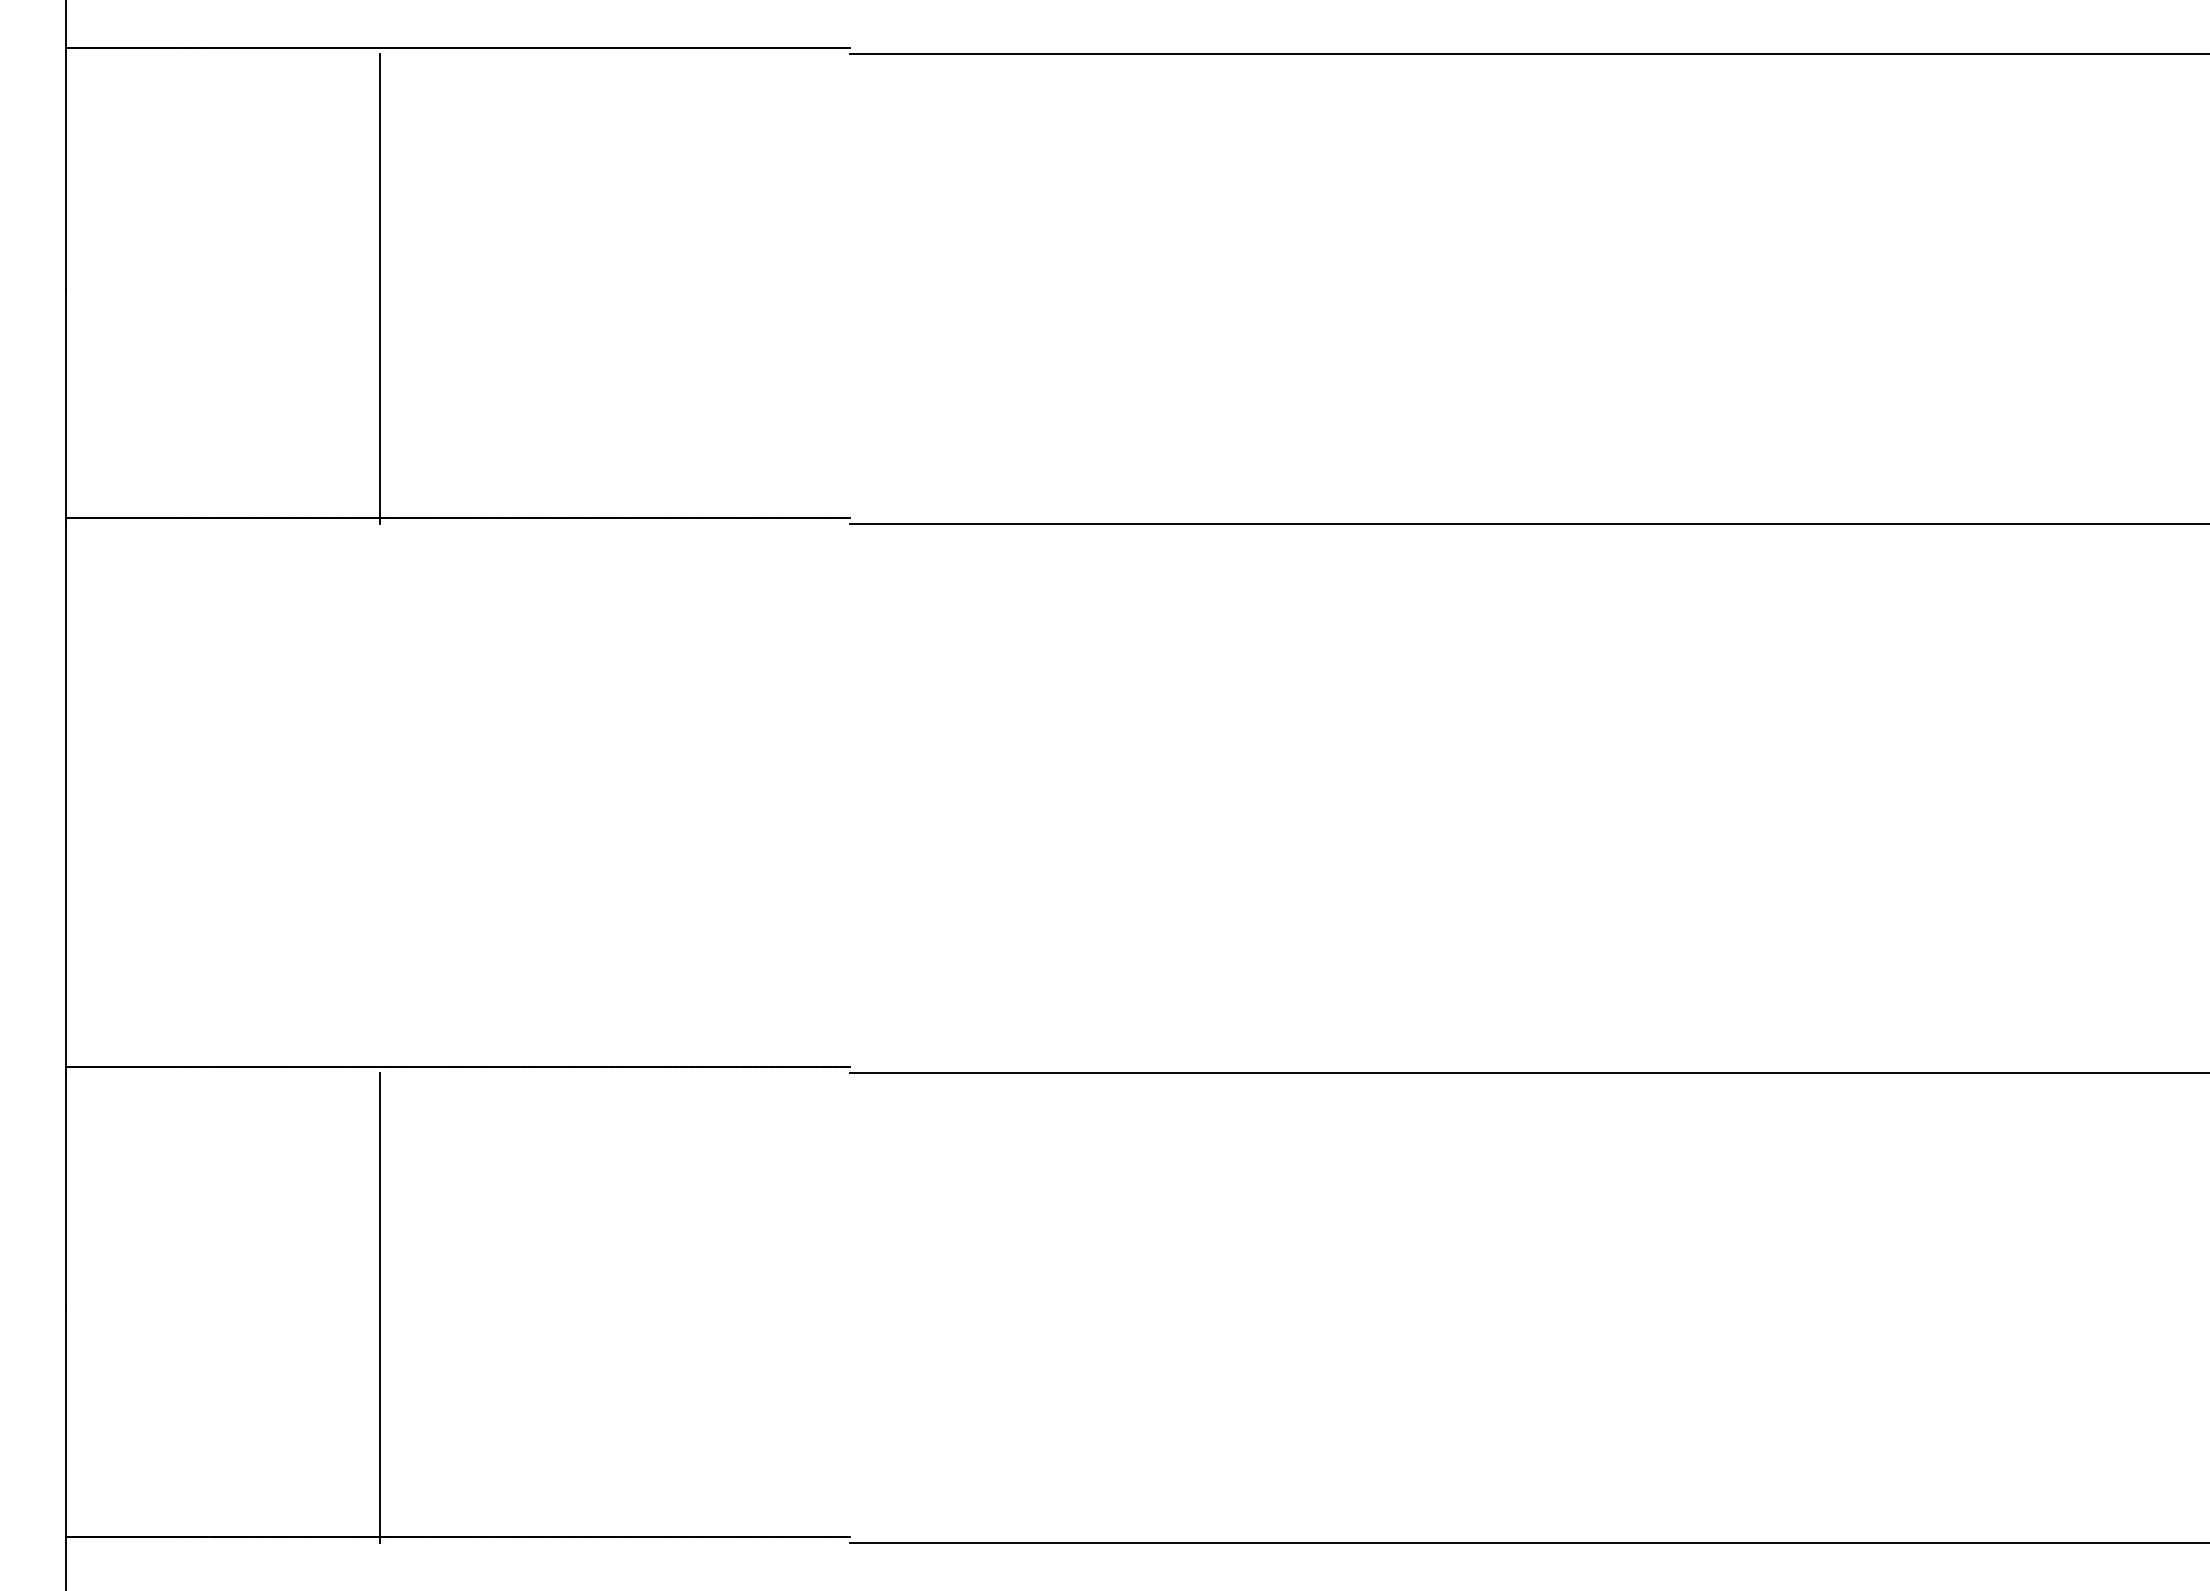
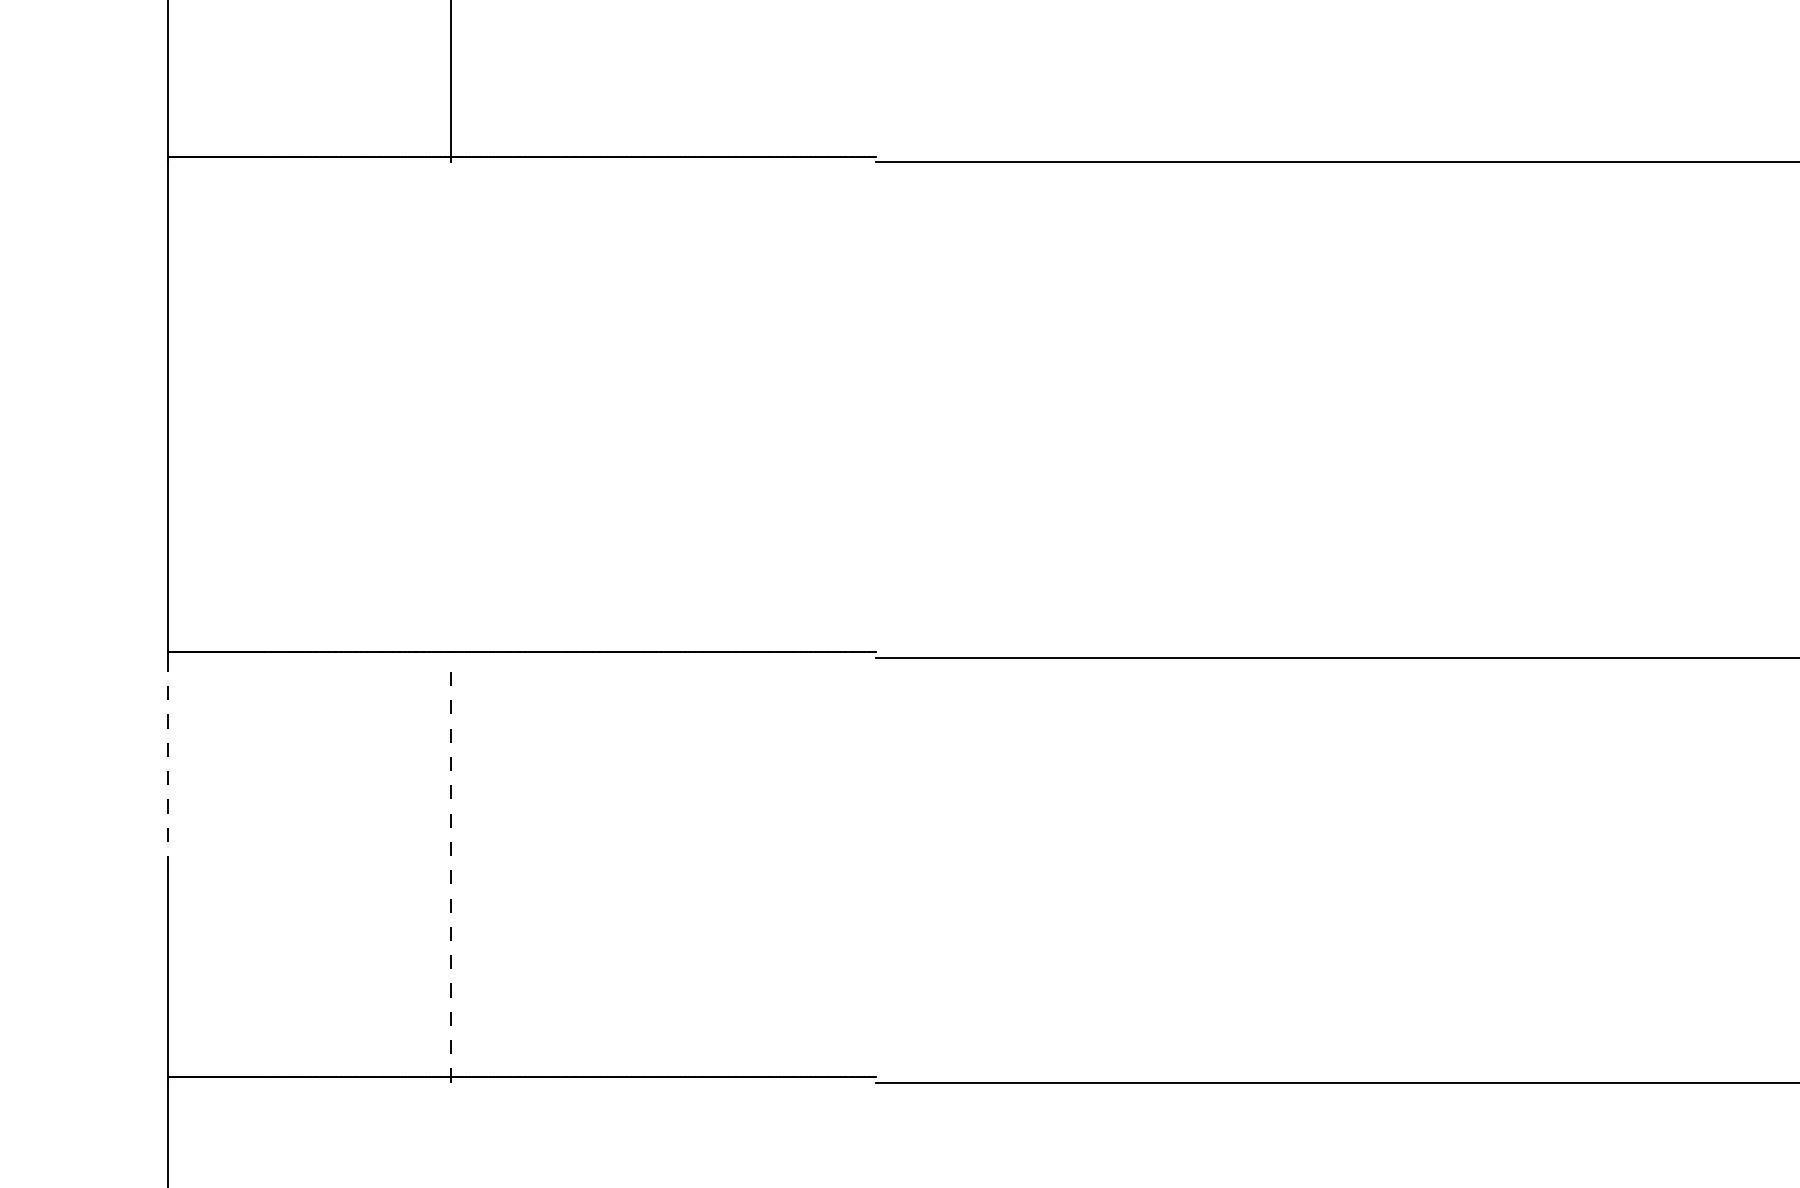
line: (66, 1190) -> (168, 763), solid -> dashed
line: (379, 1307) -> (451, 869), solid -> dashed

